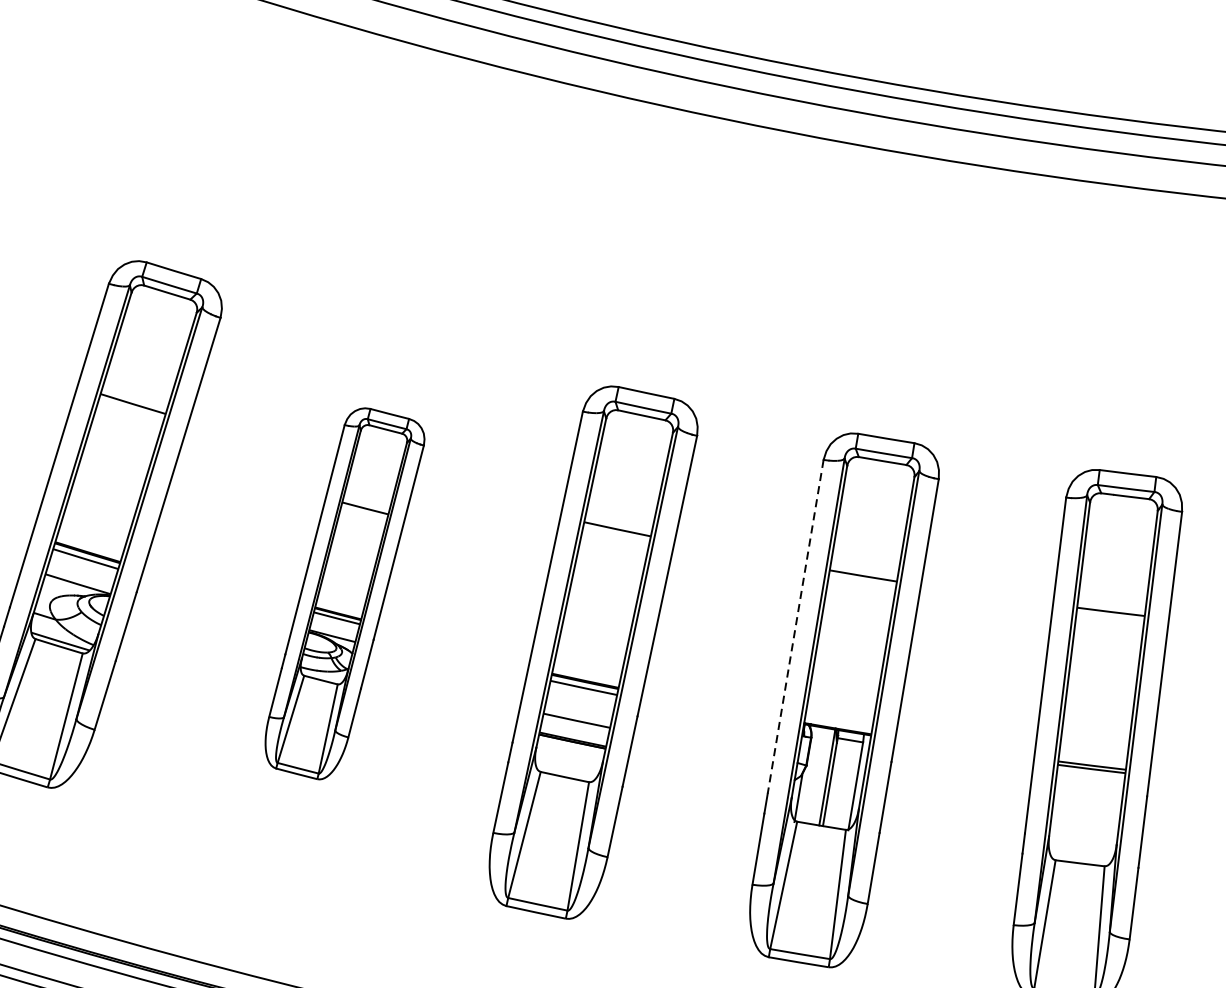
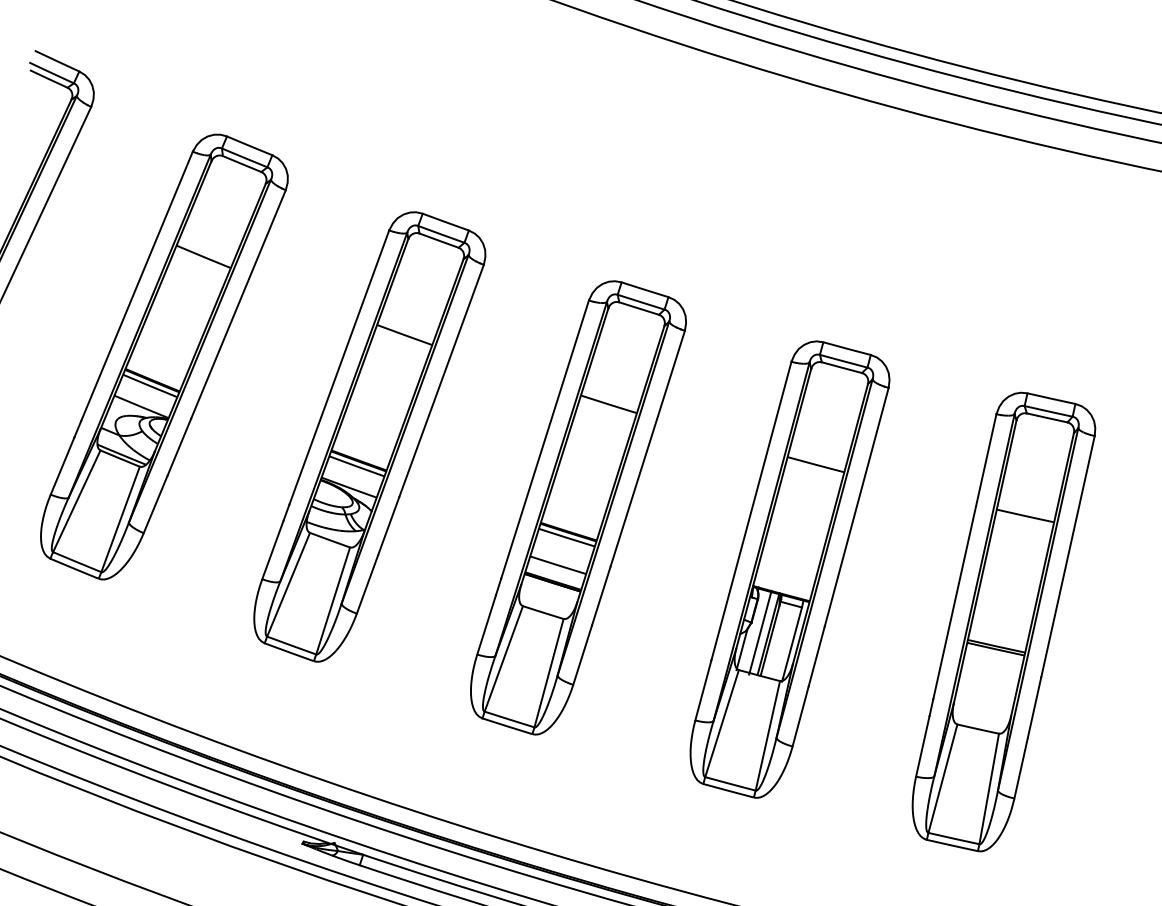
part: (344, 593) -> (369, 436), size x1.43
line: (795, 626) -> (753, 502), dashed -> solid
line: (817, 775) -> (760, 632), added

